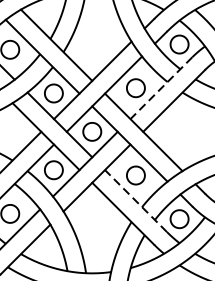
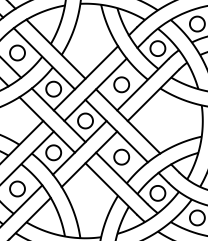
line: (161, 89) -> (142, 85), dashed -> solid
line: (135, 200) -> (121, 177), dashed -> solid

